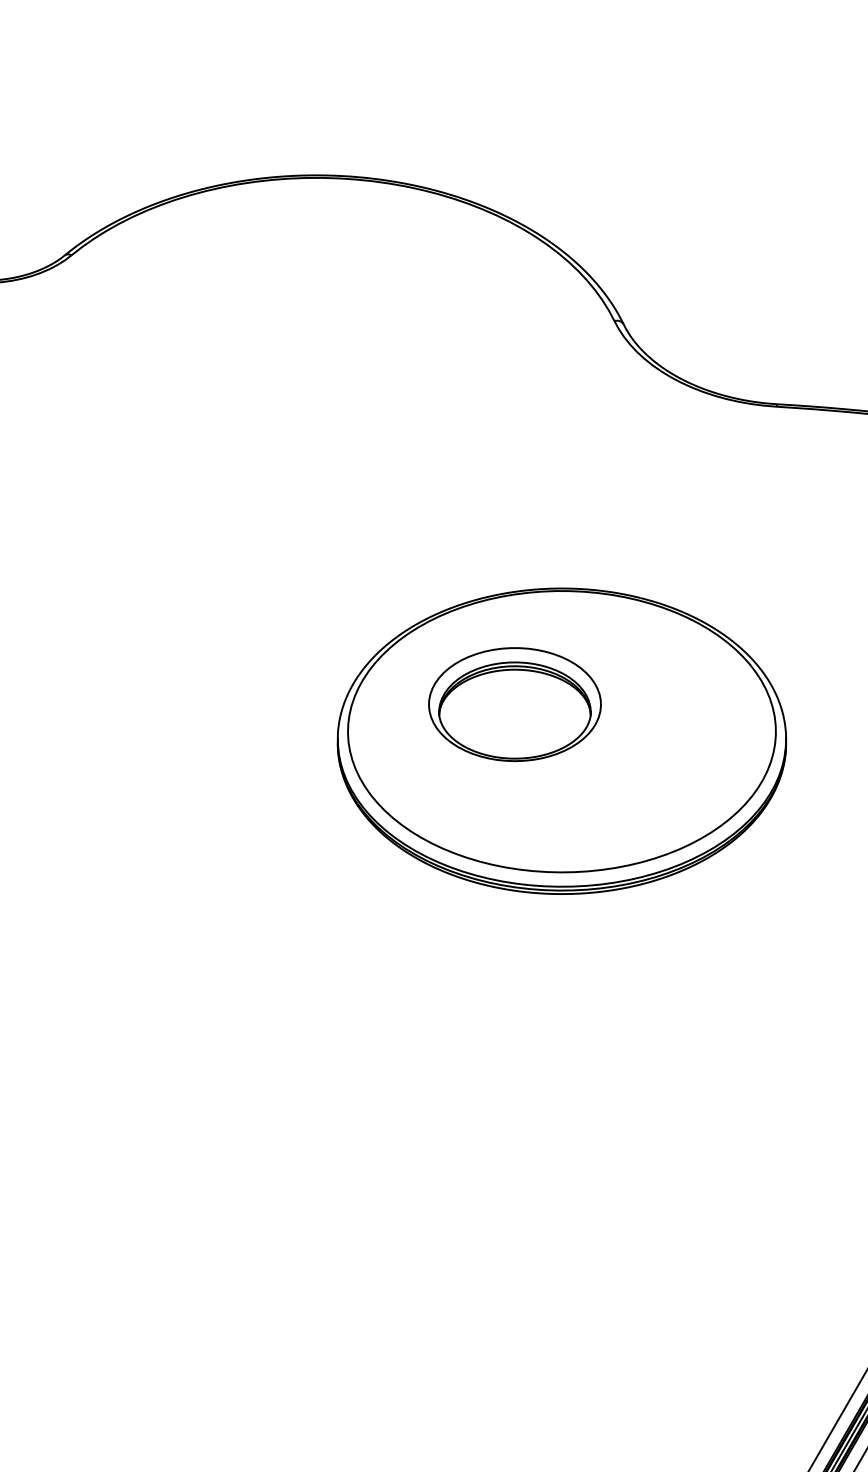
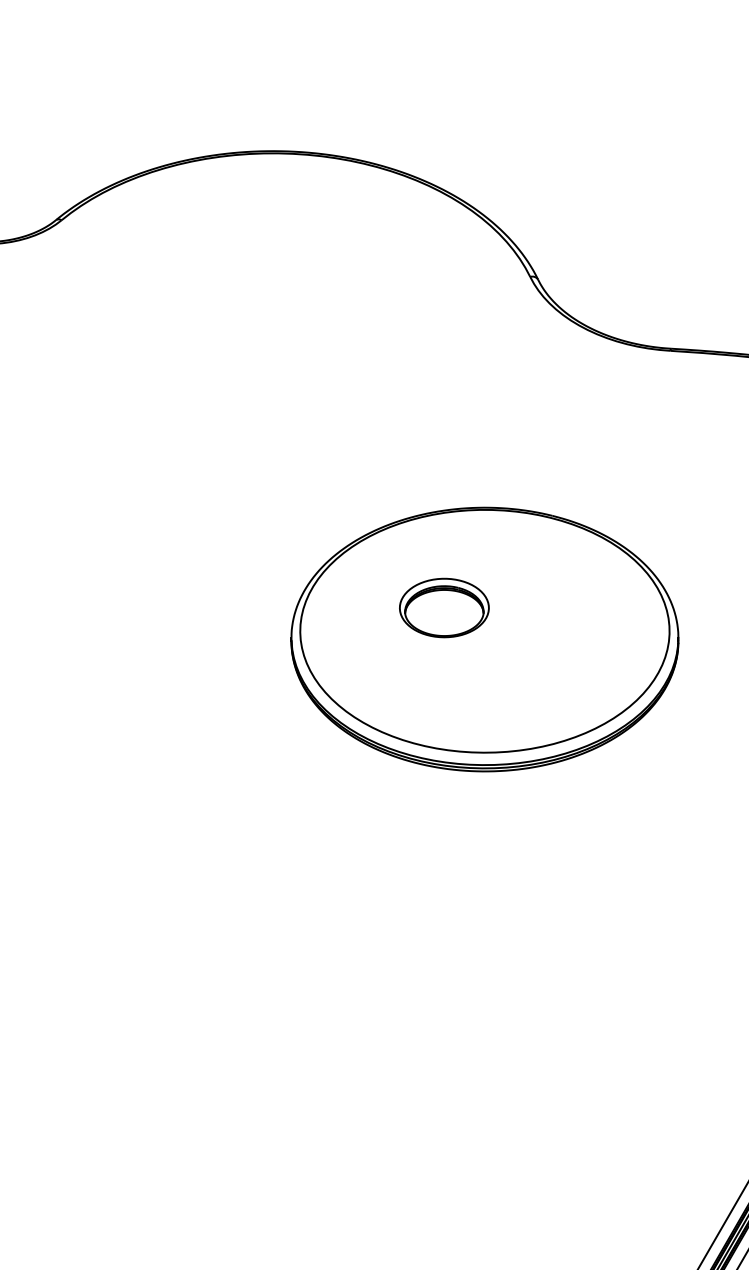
part: (514, 704) -> (443, 607), size x0.6

